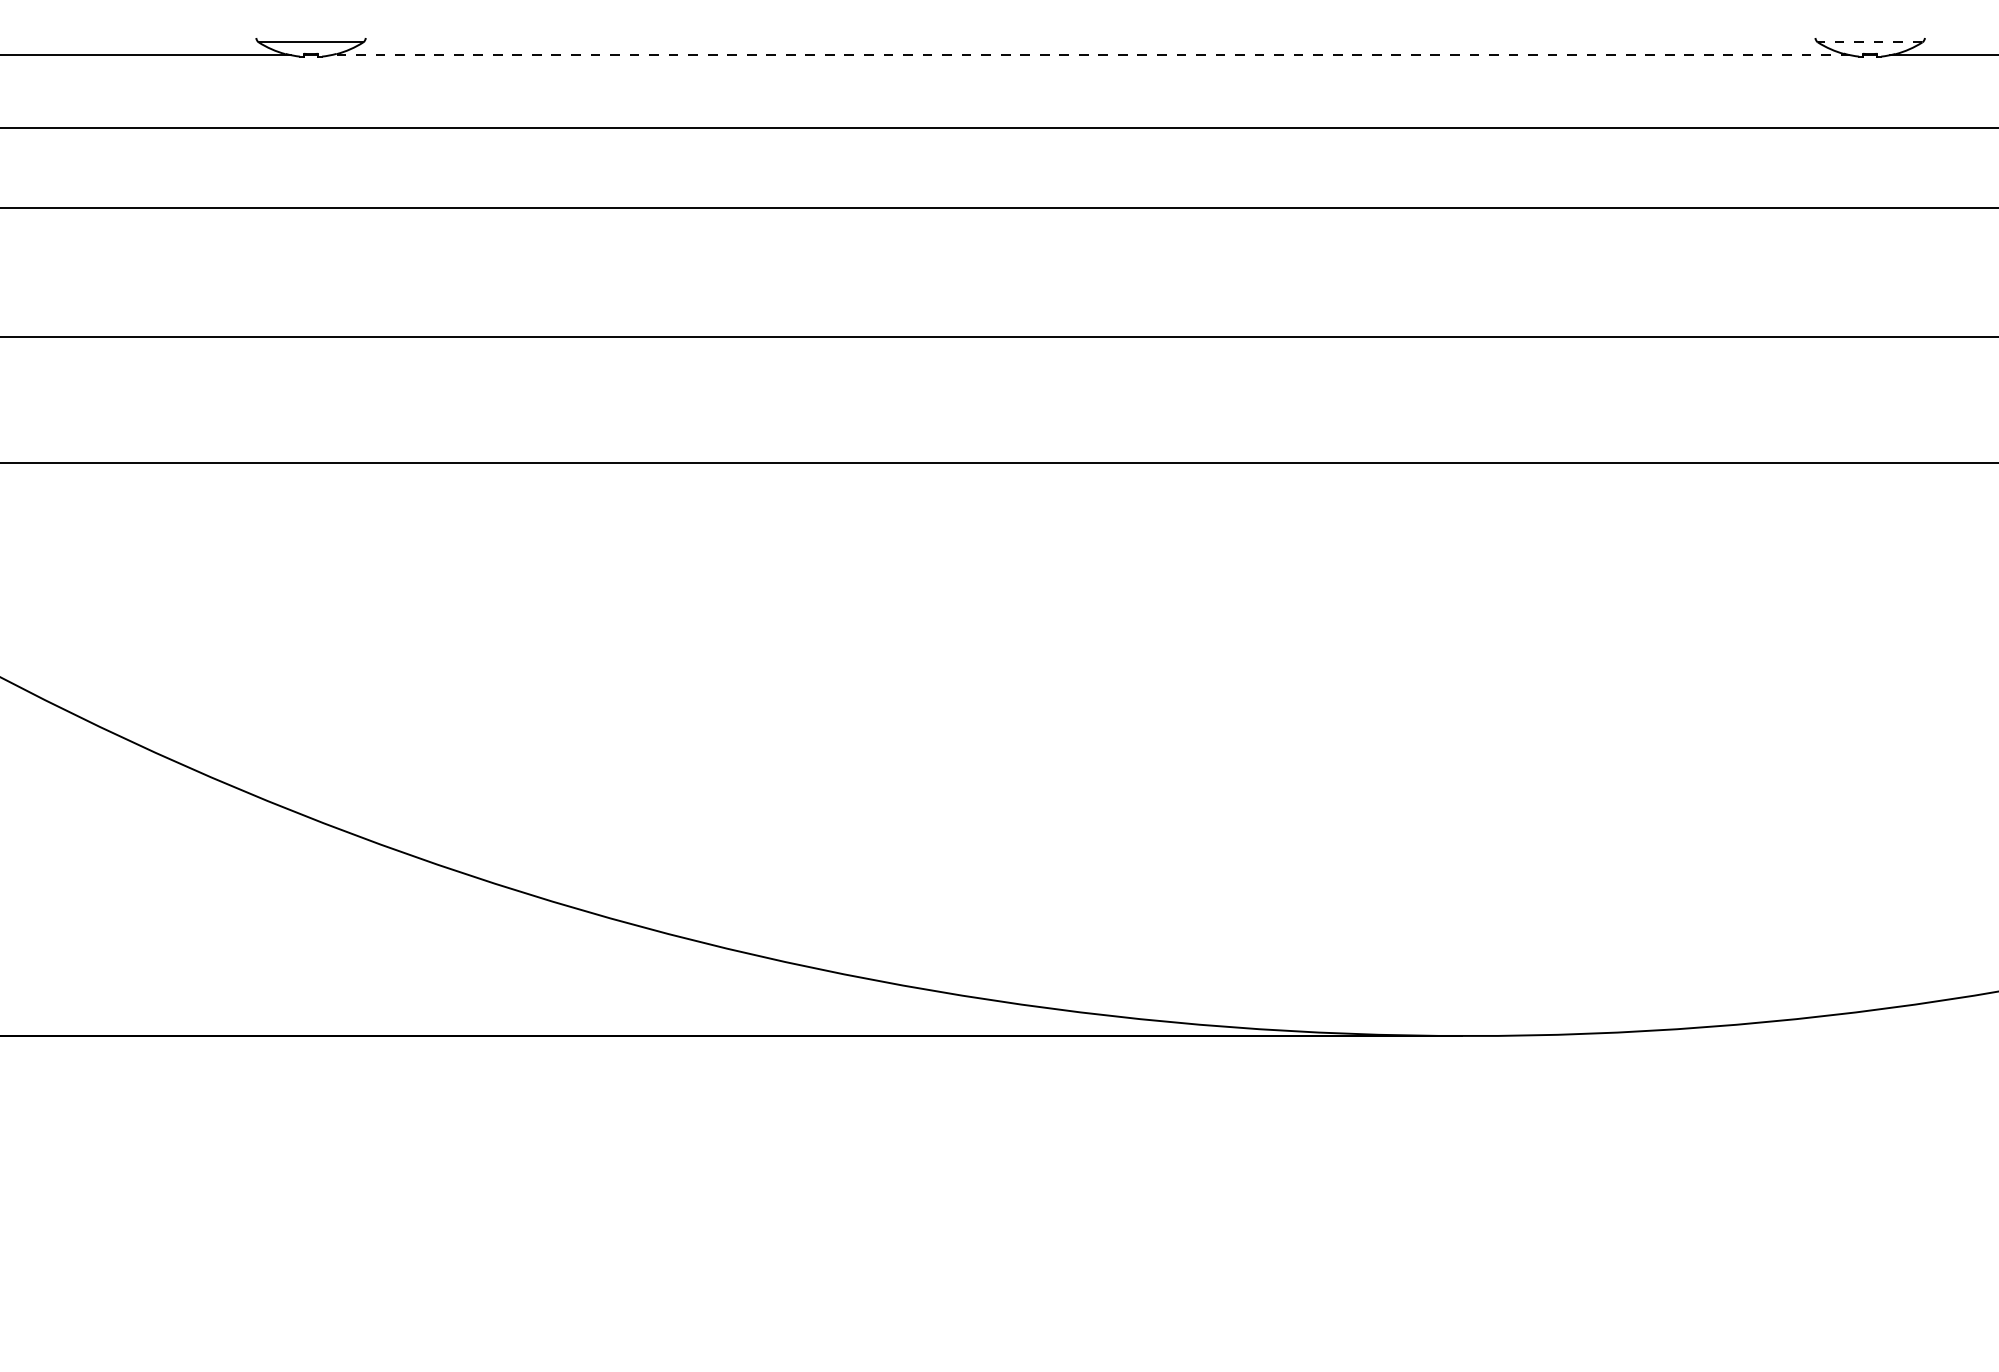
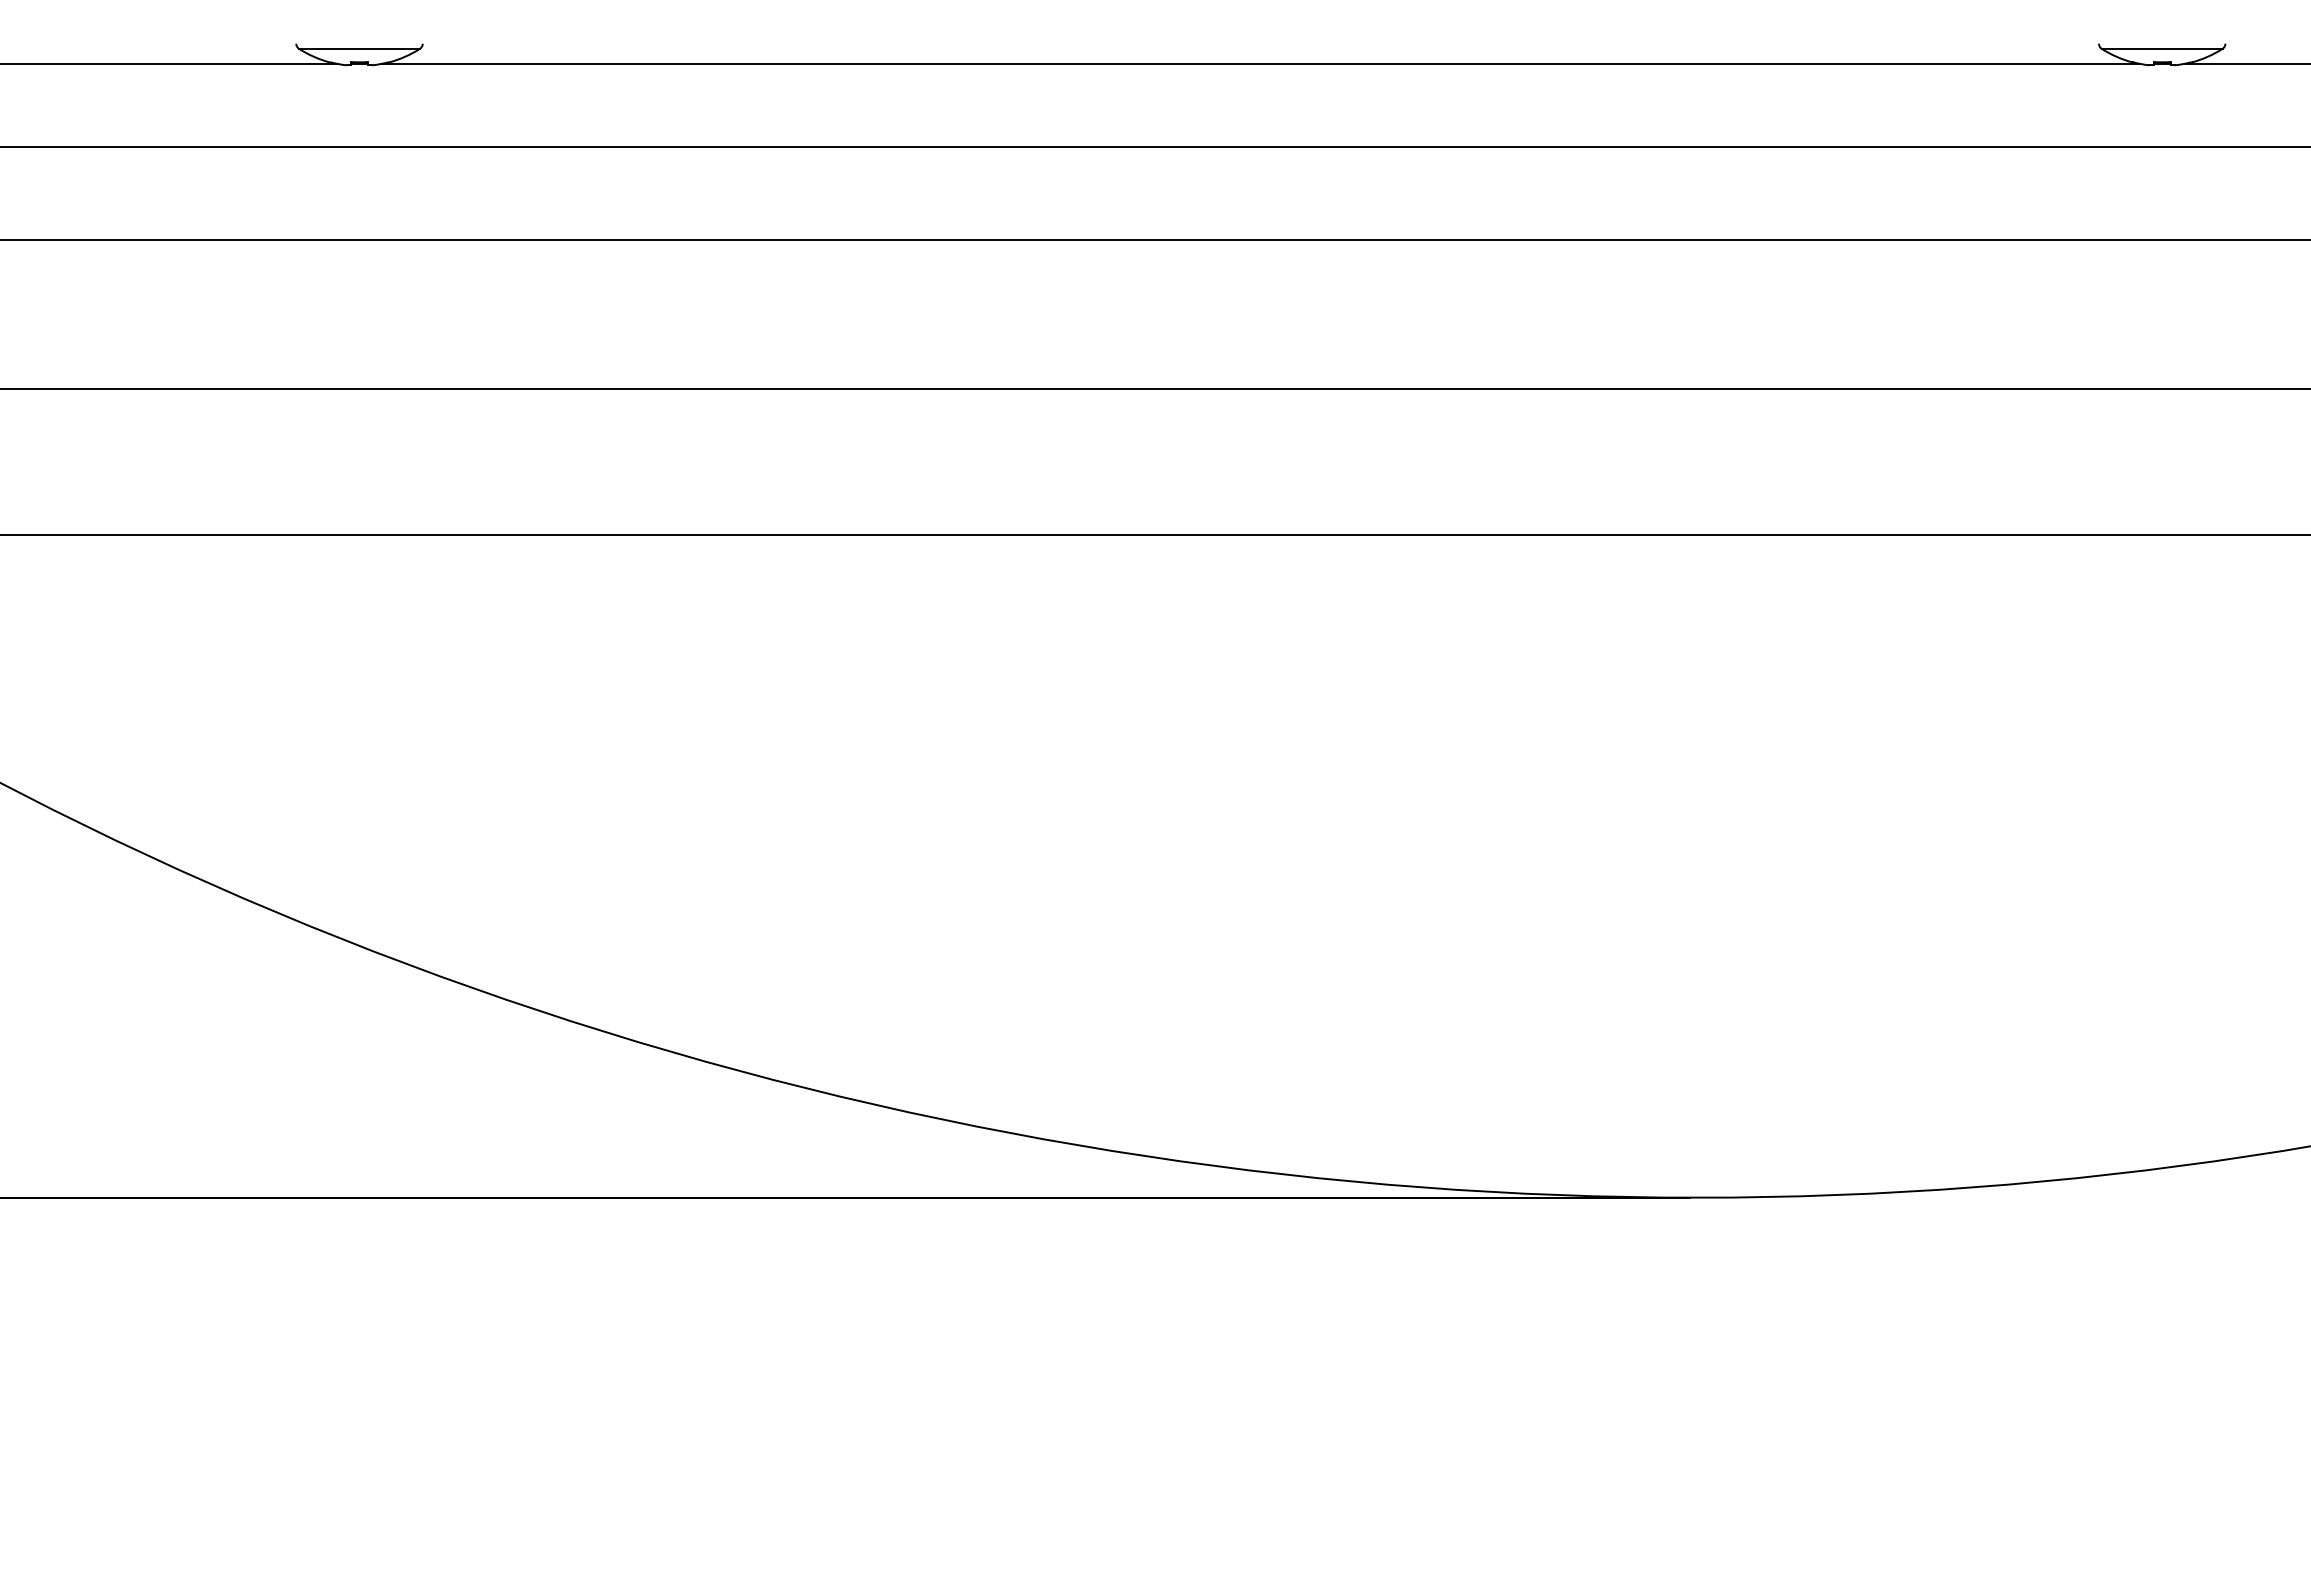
line: (1869, 42) -> (2161, 48), dashed -> solid
line: (1090, 55) -> (1260, 63), dashed -> solid

